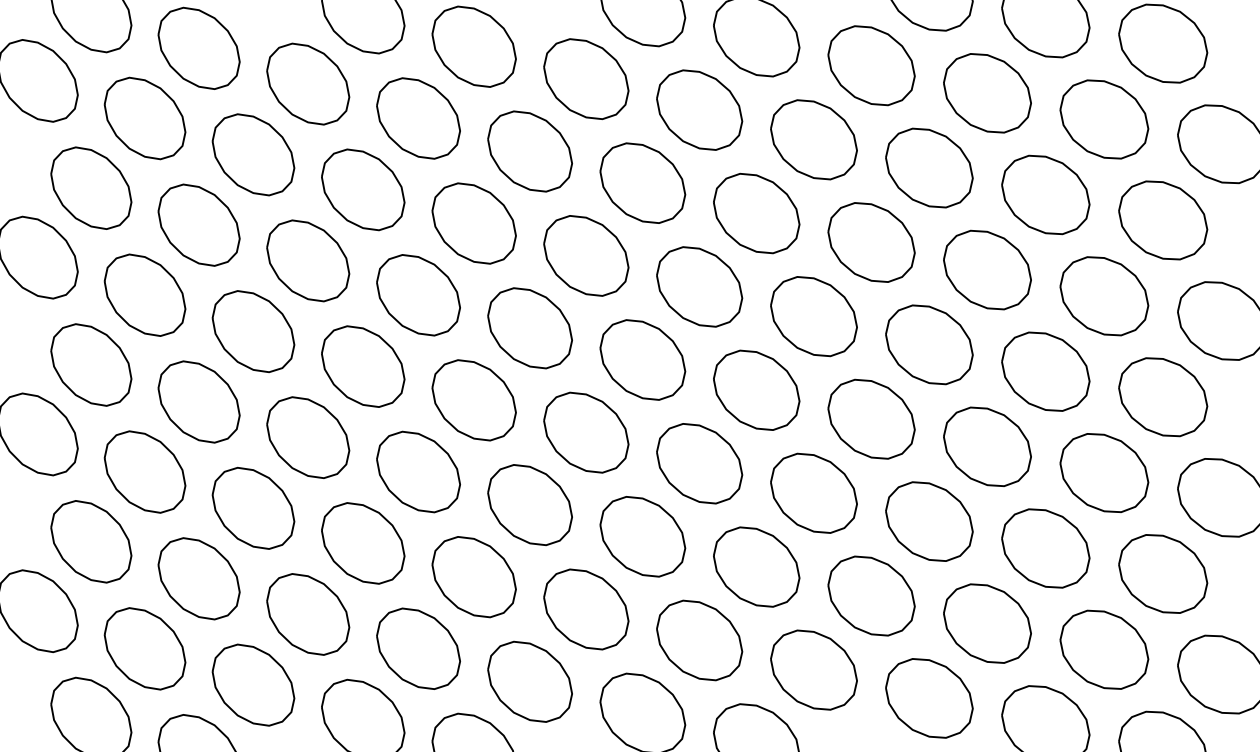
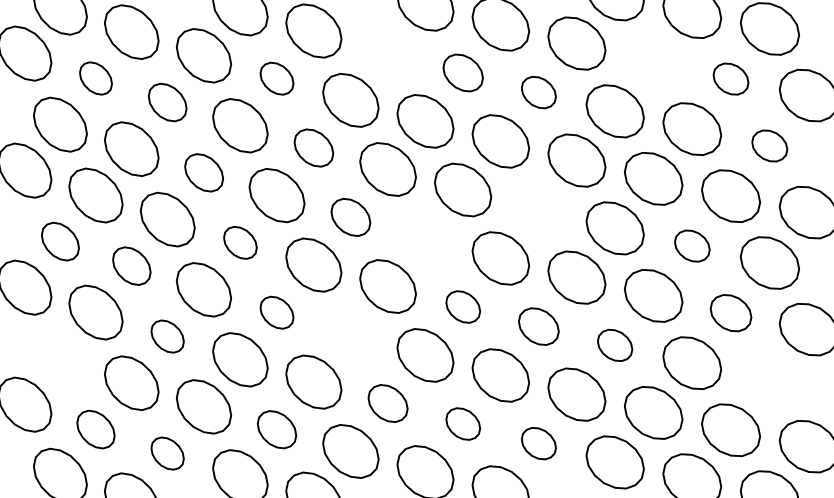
part: (585, 79) -> (387, 52), removed
part: (987, 92) -> (653, 61), removed
part: (700, 109) -> (463, 72), size x0.7
part: (144, 118) -> (95, 78), size x0.6
part: (417, 118) -> (276, 78), size x0.6
part: (1103, 118) -> (730, 78), size x0.6
part: (813, 139) -> (538, 92), size x0.6
part: (253, 154) -> (167, 102), size x0.7
part: (1162, 219) -> (769, 145), size x0.6
part: (473, 222) -> (313, 147), size x0.7
part: (308, 260) -> (204, 172), size x0.7
part: (813, 316) -> (538, 209), removed
part: (529, 328) -> (350, 217), size x0.7
part: (642, 360) -> (425, 238), removed
part: (91, 364) -> (60, 241), size x0.7
part: (363, 366) -> (240, 242), size x0.6
part: (1046, 370) -> (692, 245), size x0.6
part: (198, 400) -> (131, 265), size x0.7
part: (700, 462) -> (463, 306), size x0.6
part: (417, 471) -> (276, 312), size x0.6
part: (1103, 471) -> (730, 312), size x0.7
part: (813, 493) -> (538, 326), size x0.7
part: (529, 505) -> (350, 334), removed
part: (253, 508) -> (167, 336), size x0.6
part: (928, 521) -> (614, 345), size x0.6
part: (91, 541) -> (60, 358), removed
part: (1162, 573) -> (769, 379), removed
part: (585, 609) -> (387, 403), size x0.7
part: (700, 639) -> (463, 423), size x0.6
part: (144, 648) -> (95, 429), size x0.7
part: (417, 648) -> (276, 429), size x0.7
part: (813, 669) -> (538, 443), size x0.6
part: (253, 684) -> (167, 453), size x0.6

